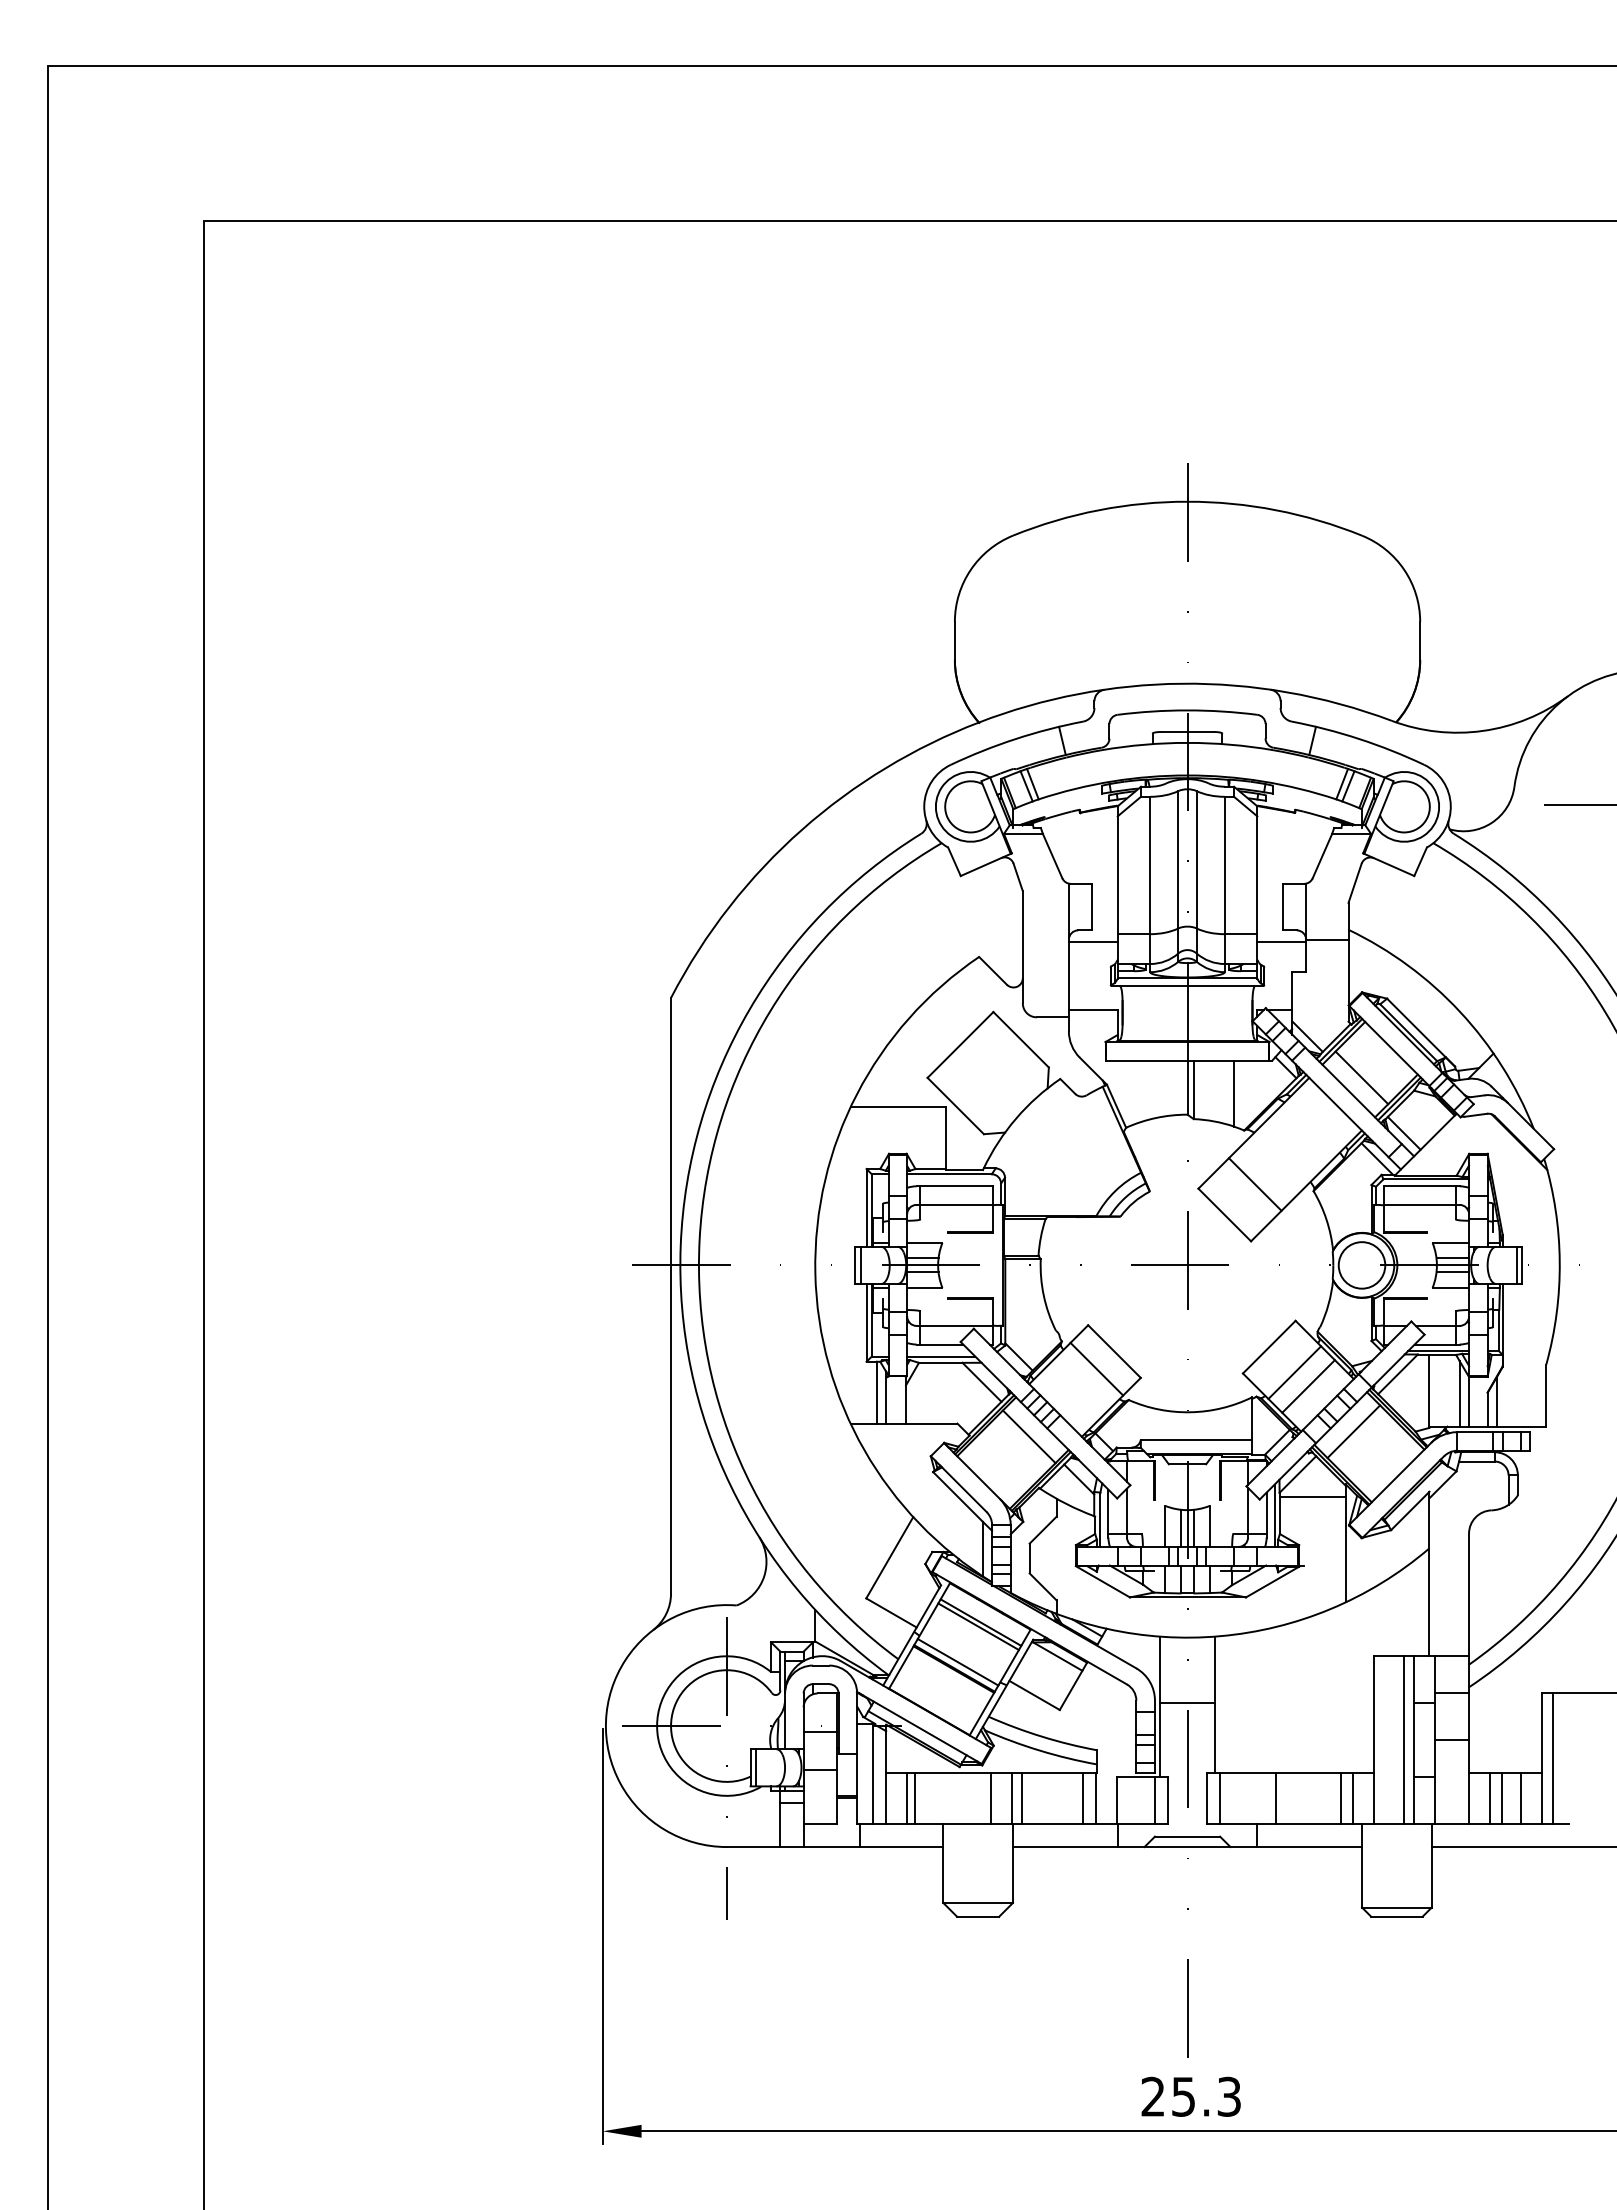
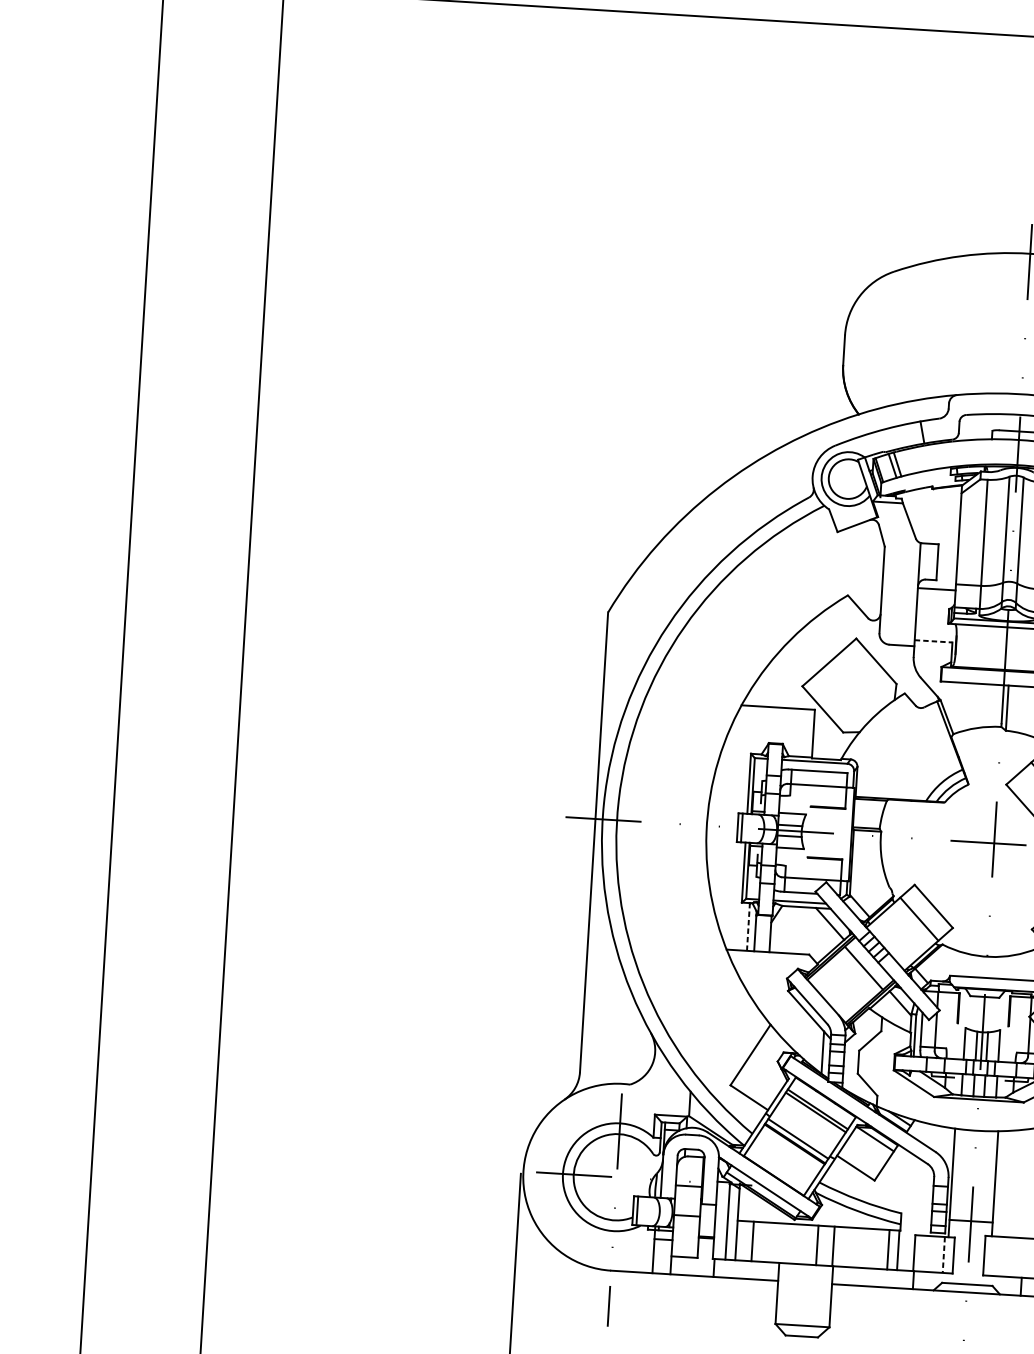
line: (1093, 1009) -> (933, 641), solid -> dashed
line: (876, 1392) -> (748, 926), solid -> dashed
line: (1187, 1702) -> (971, 1220), moved
line: (915, 1797) -> (759, 1241), removed
line: (1022, 1797) -> (841, 1246), removed
line: (1220, 1797) -> (994, 1255), removed
line: (1154, 1801) -> (943, 1255), solid -> dashed

